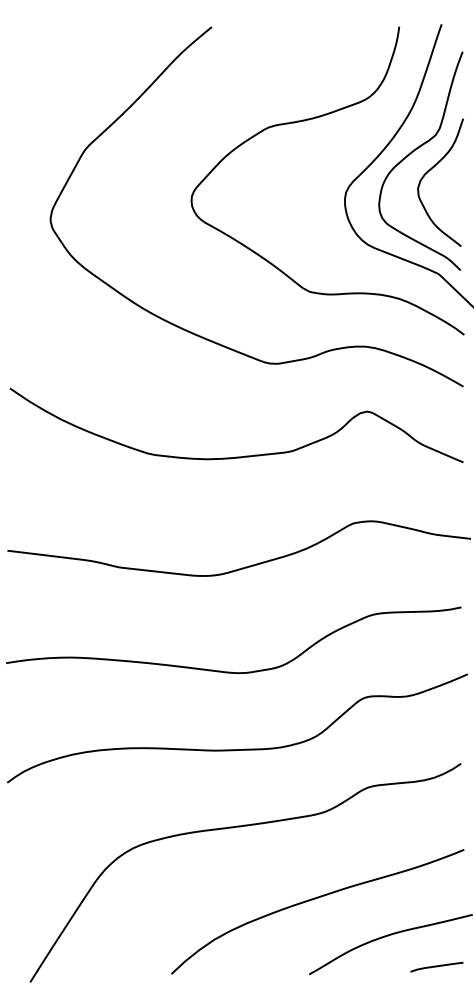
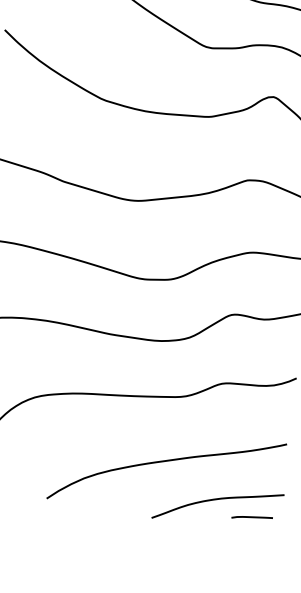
curve: (436, 966) -> (251, 517), moved

